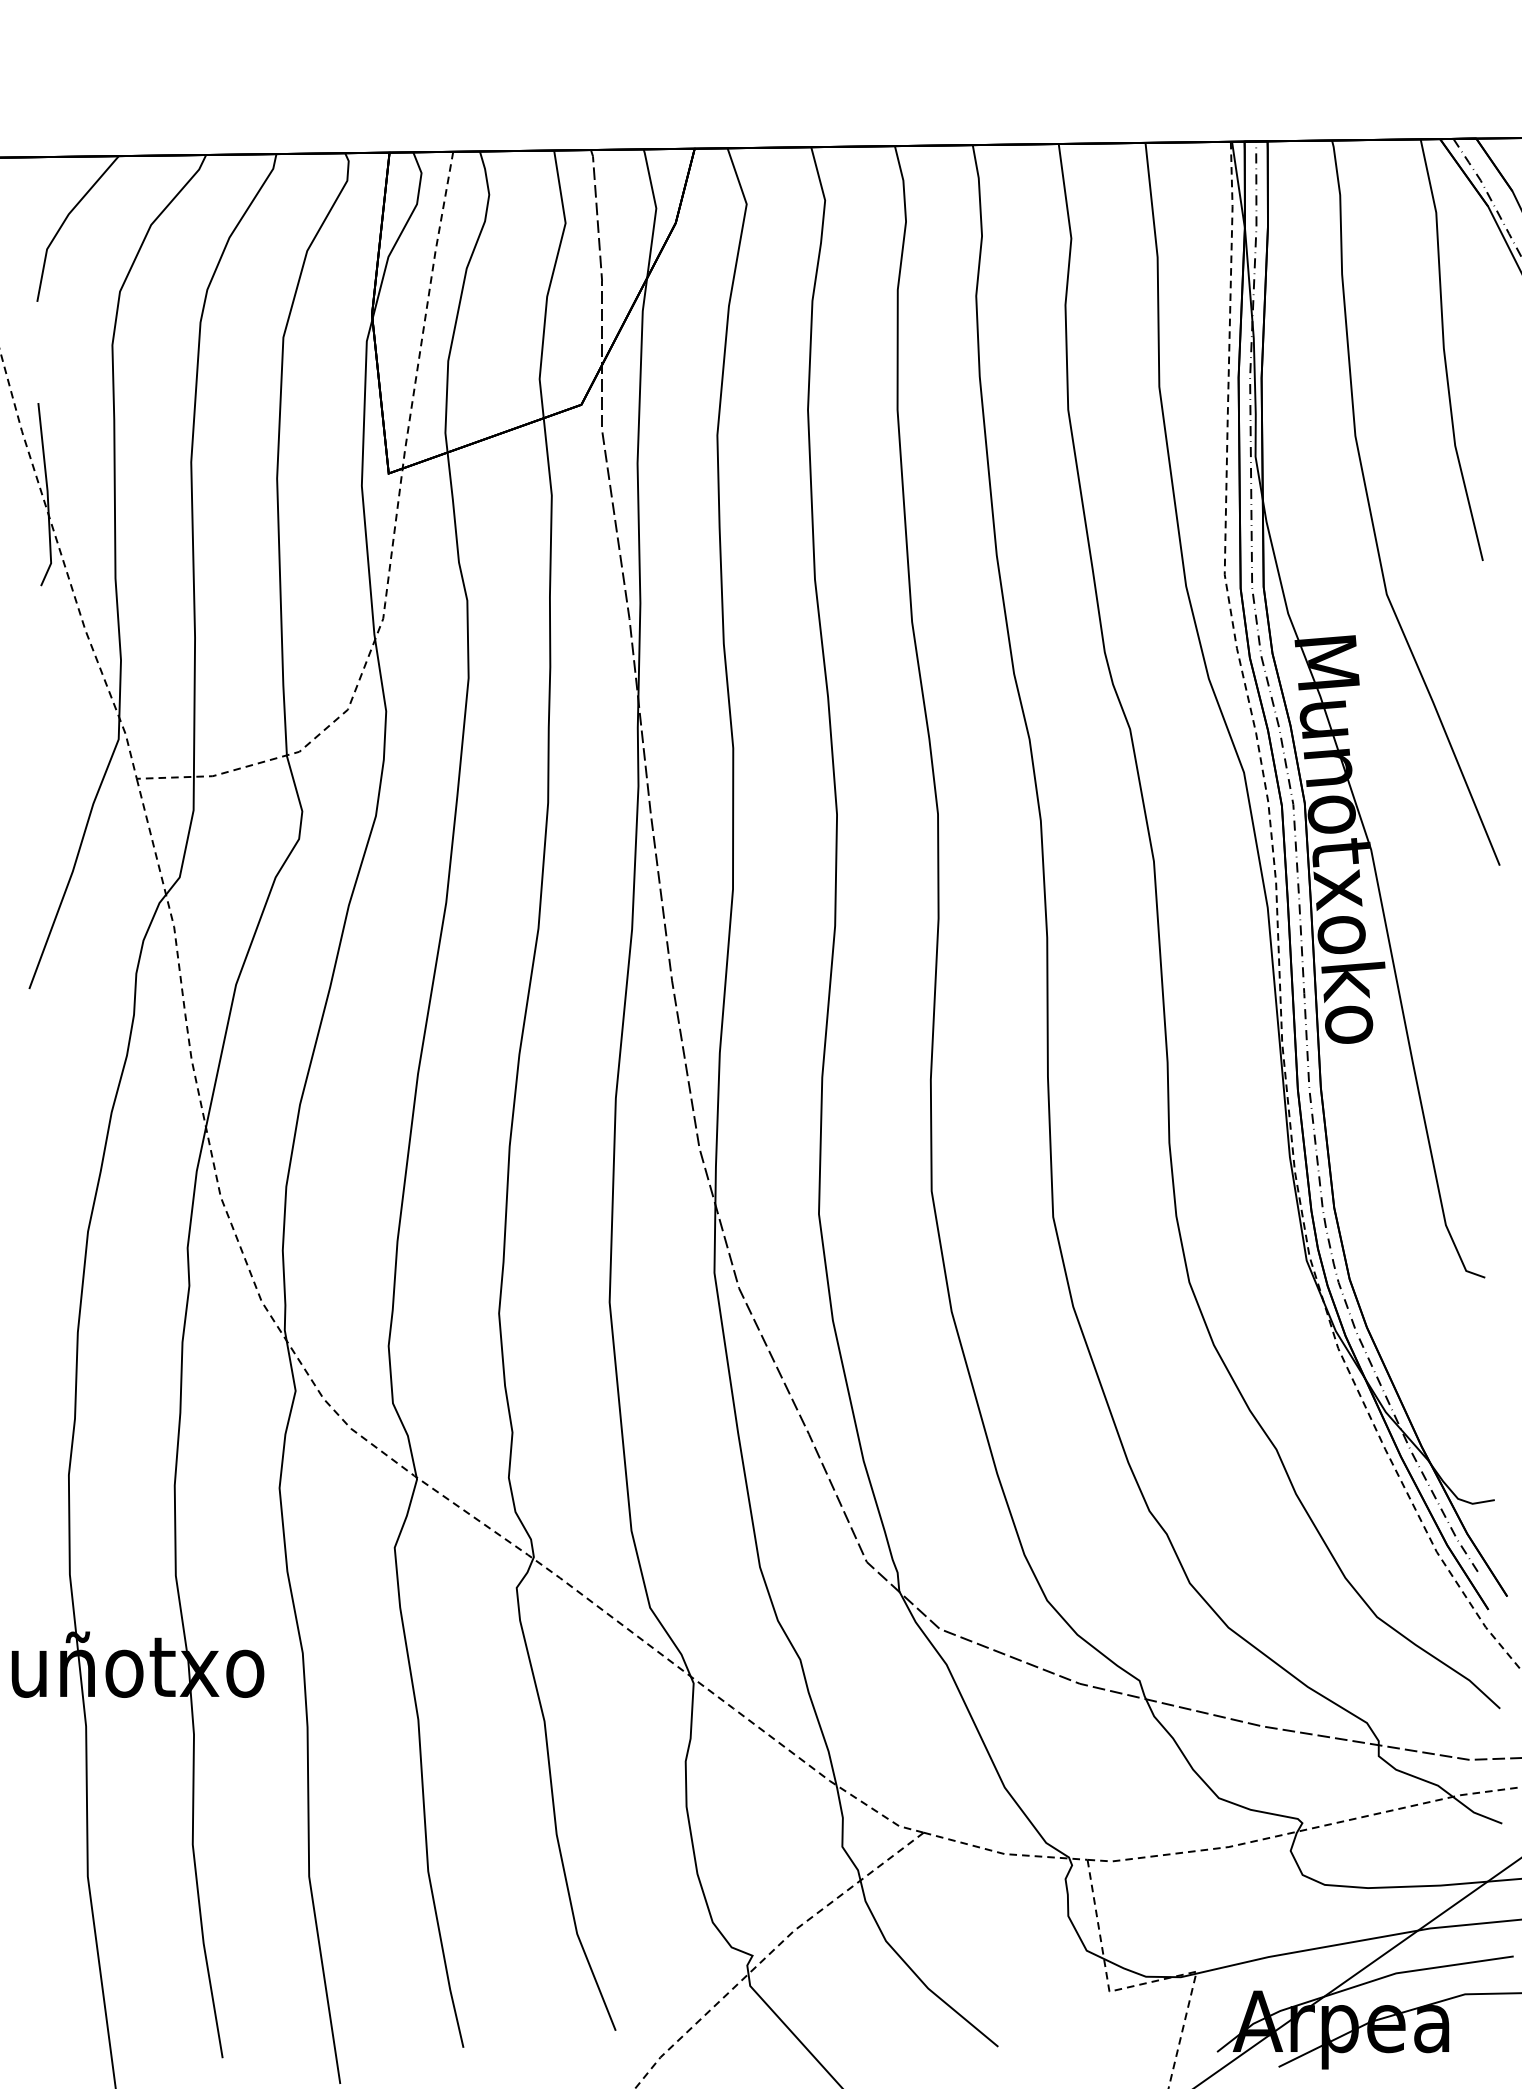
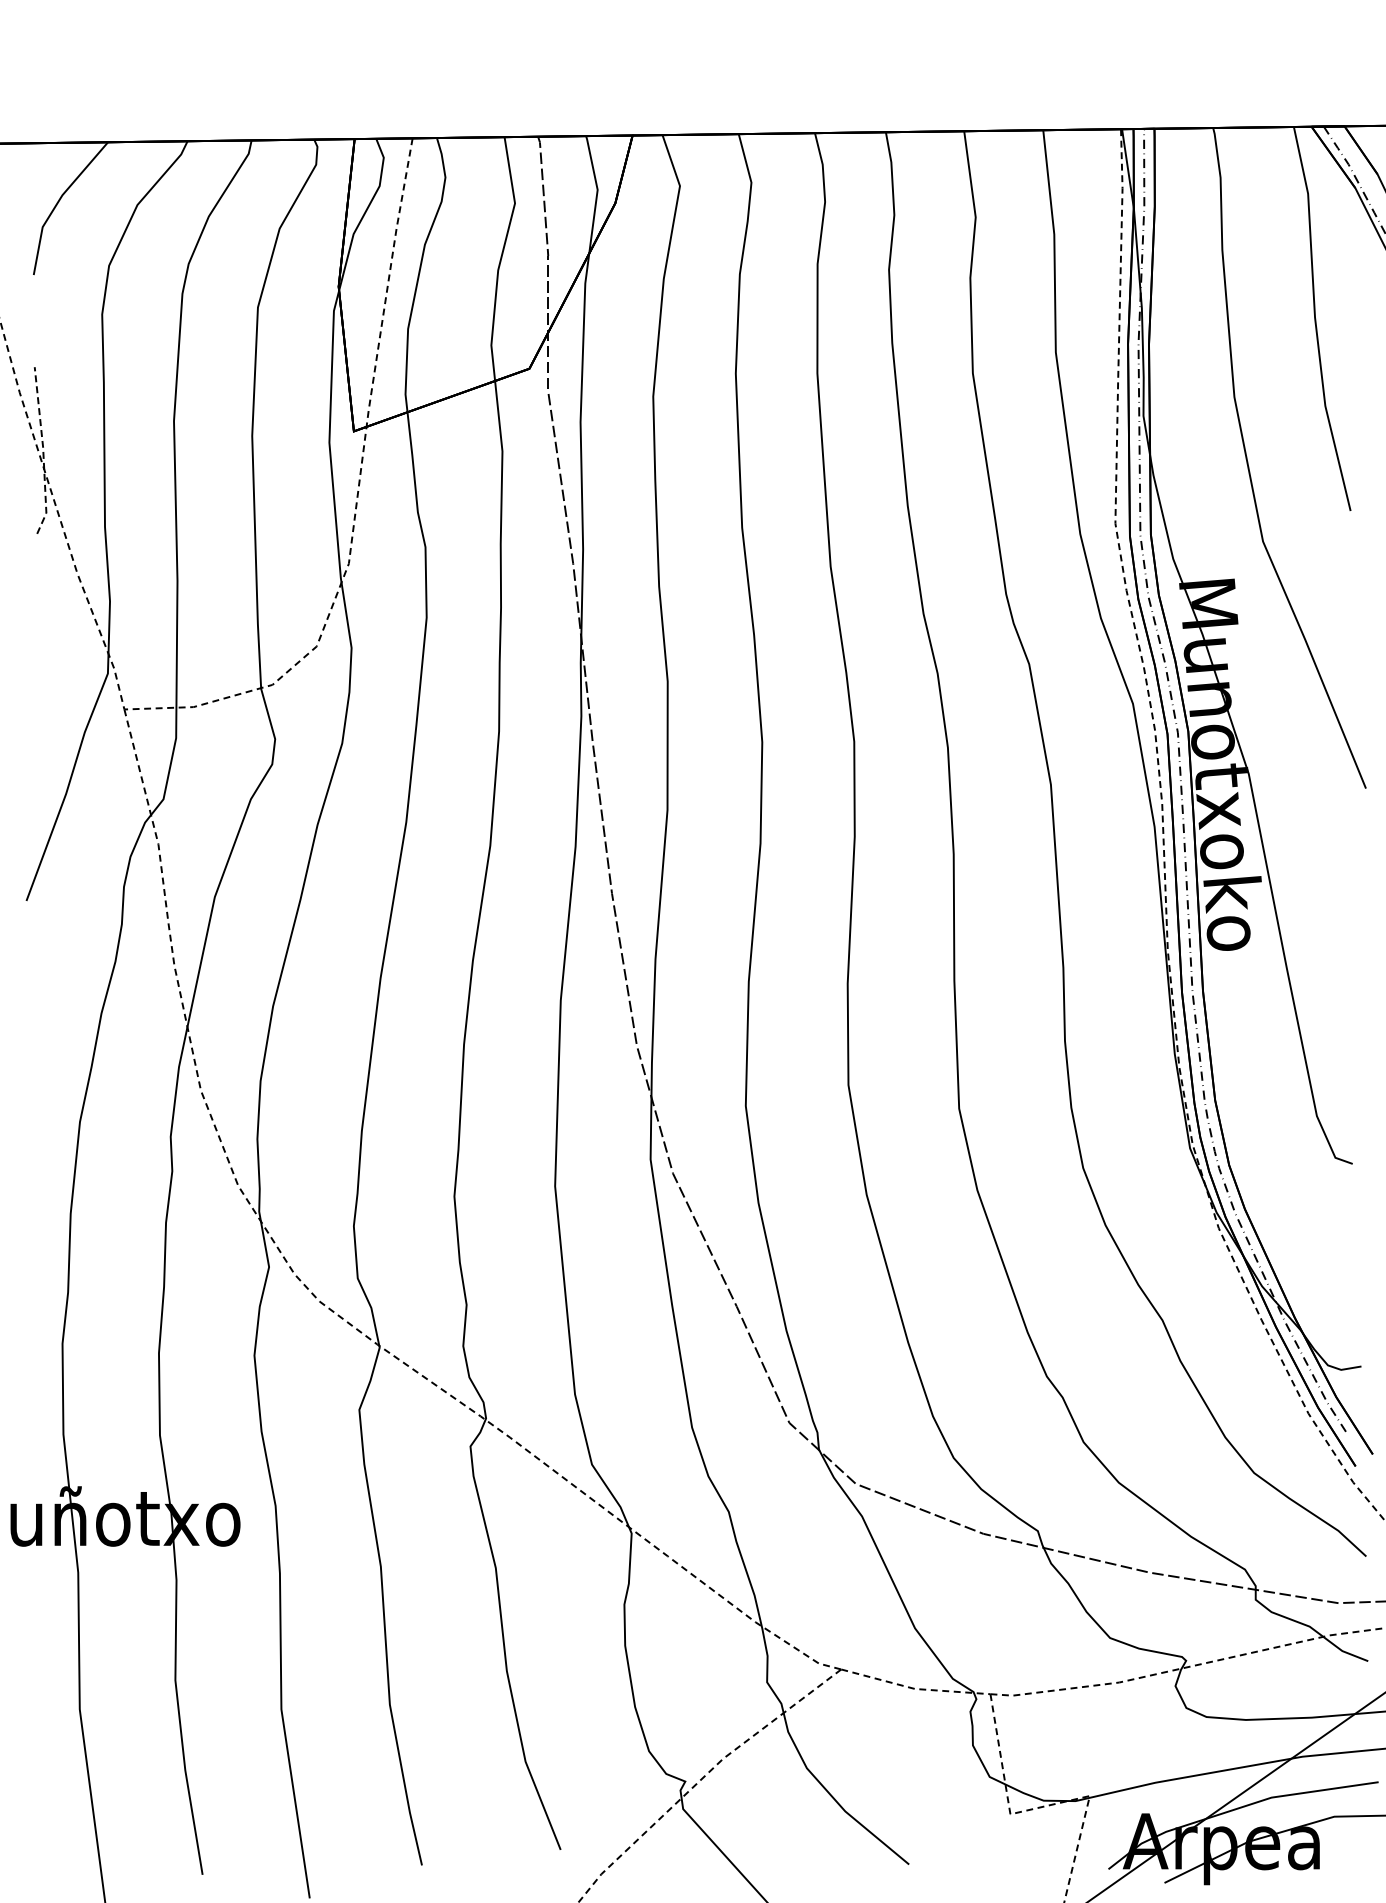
line: (47, 495) -> (43, 451), solid -> dashed

